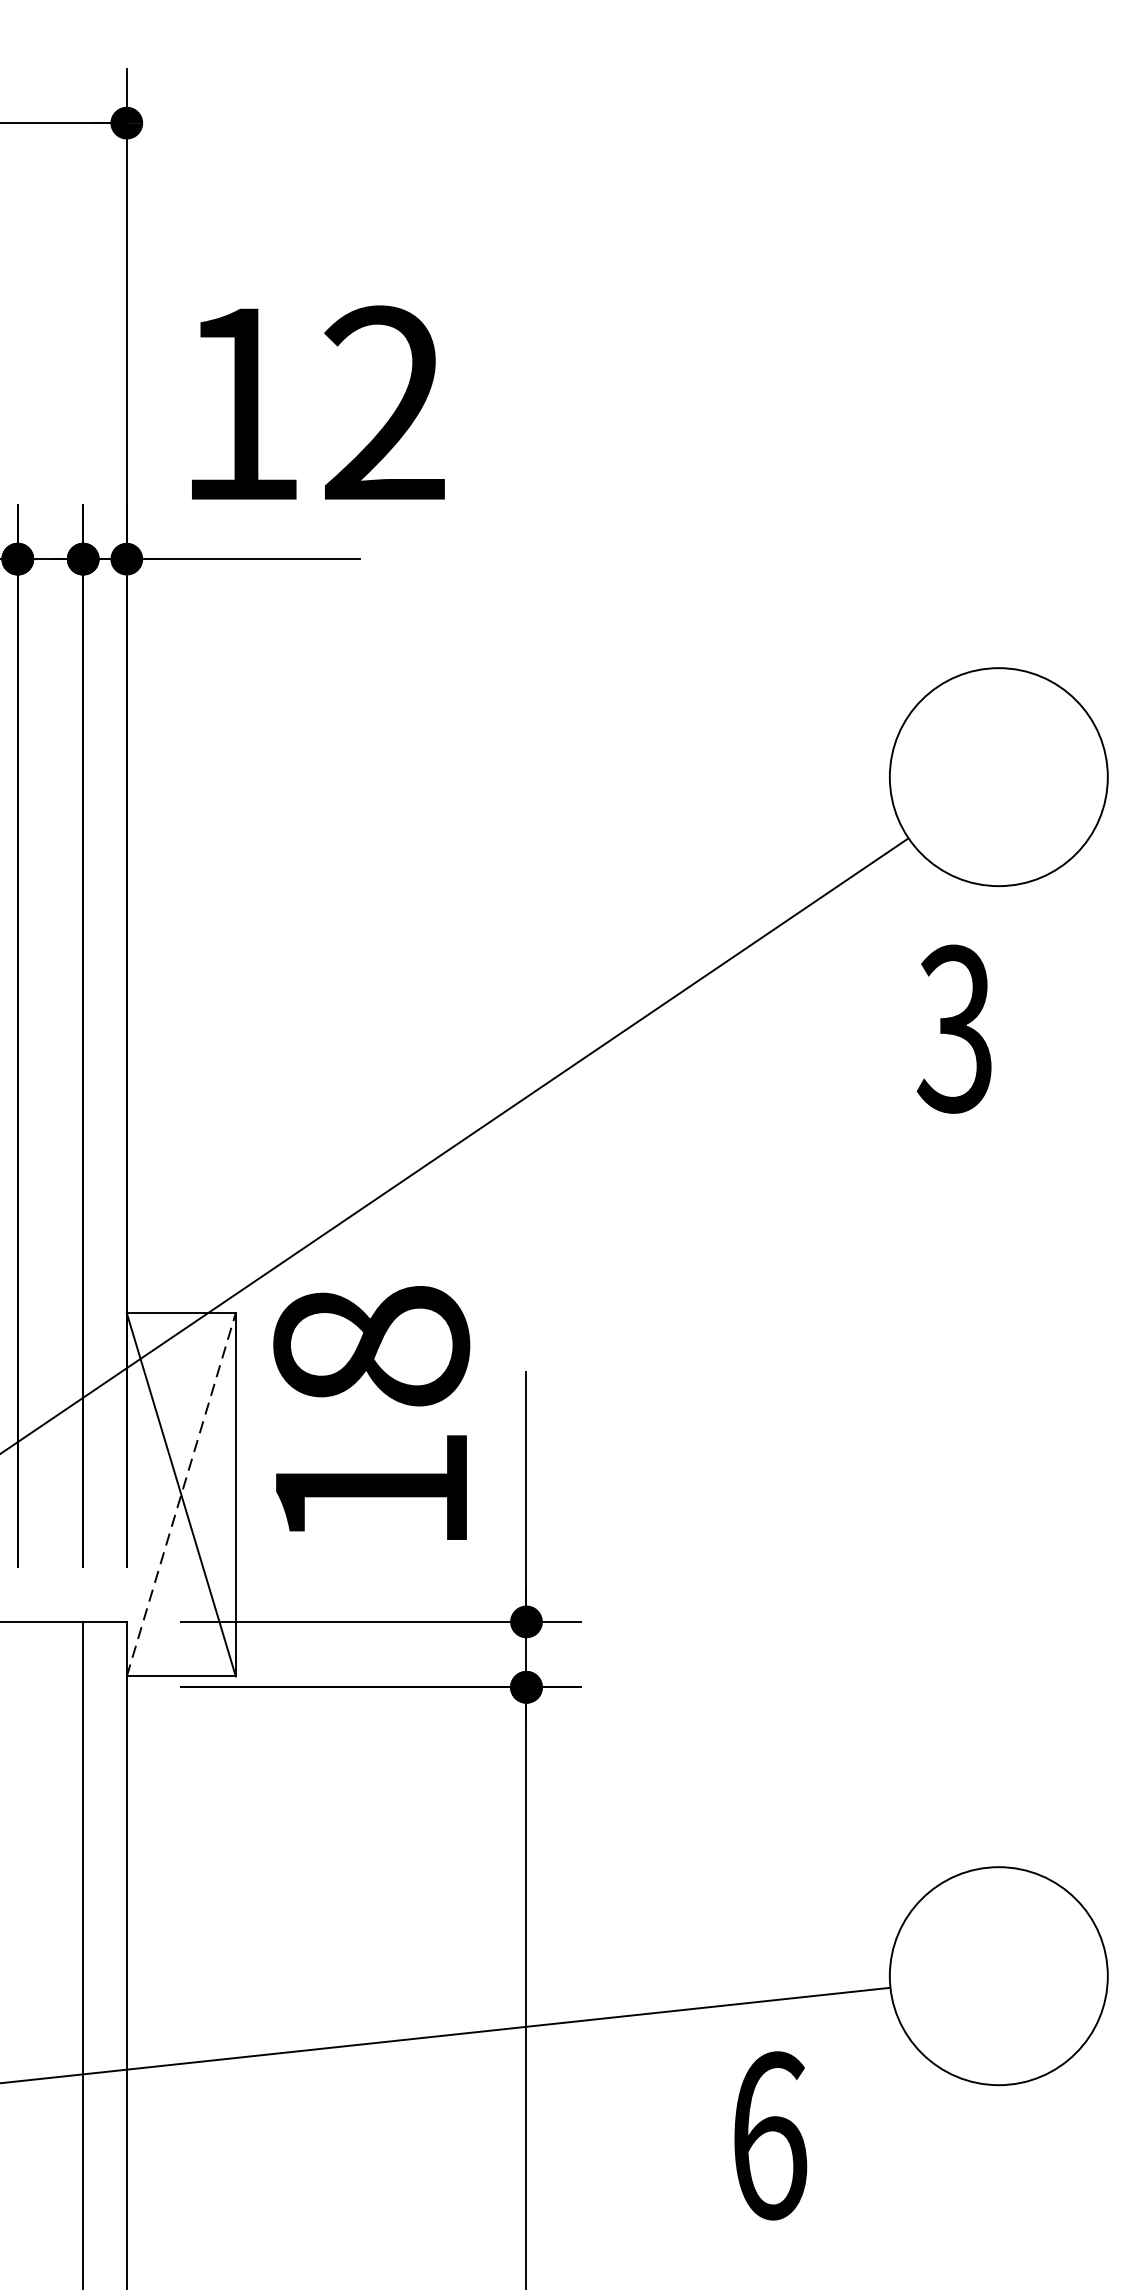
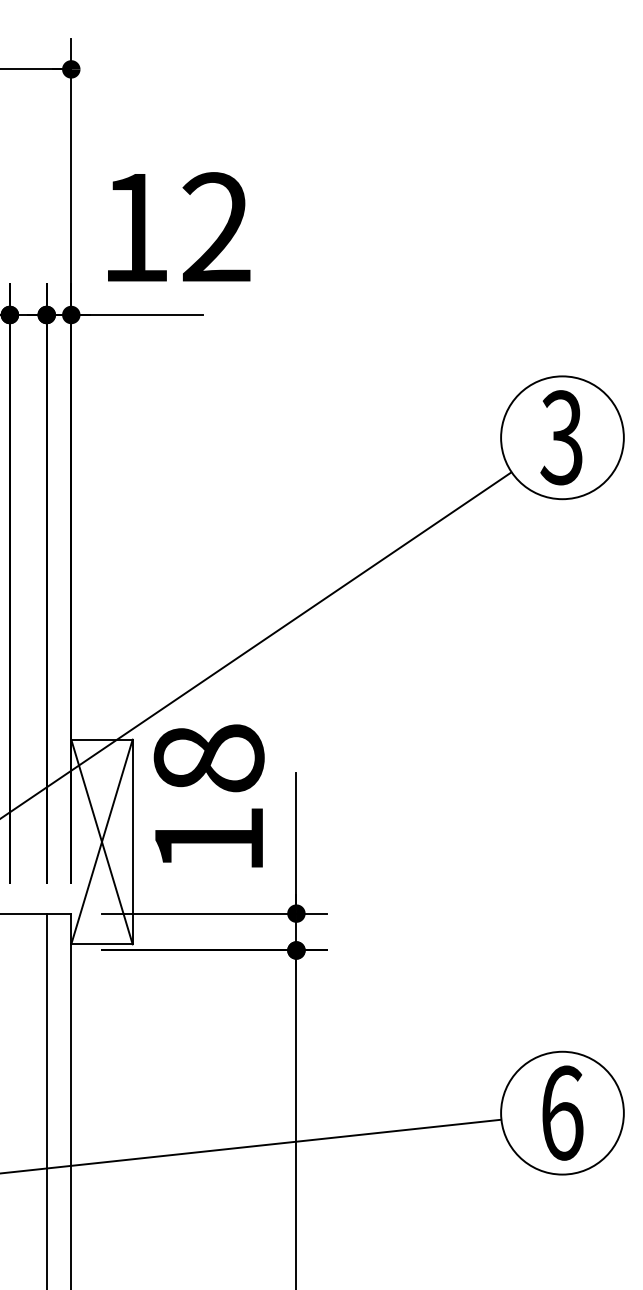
text: (954, 1028) -> (561, 437), moved
line: (180, 1495) -> (101, 842), dashed -> solid
text: (769, 2134) -> (562, 1112), moved

